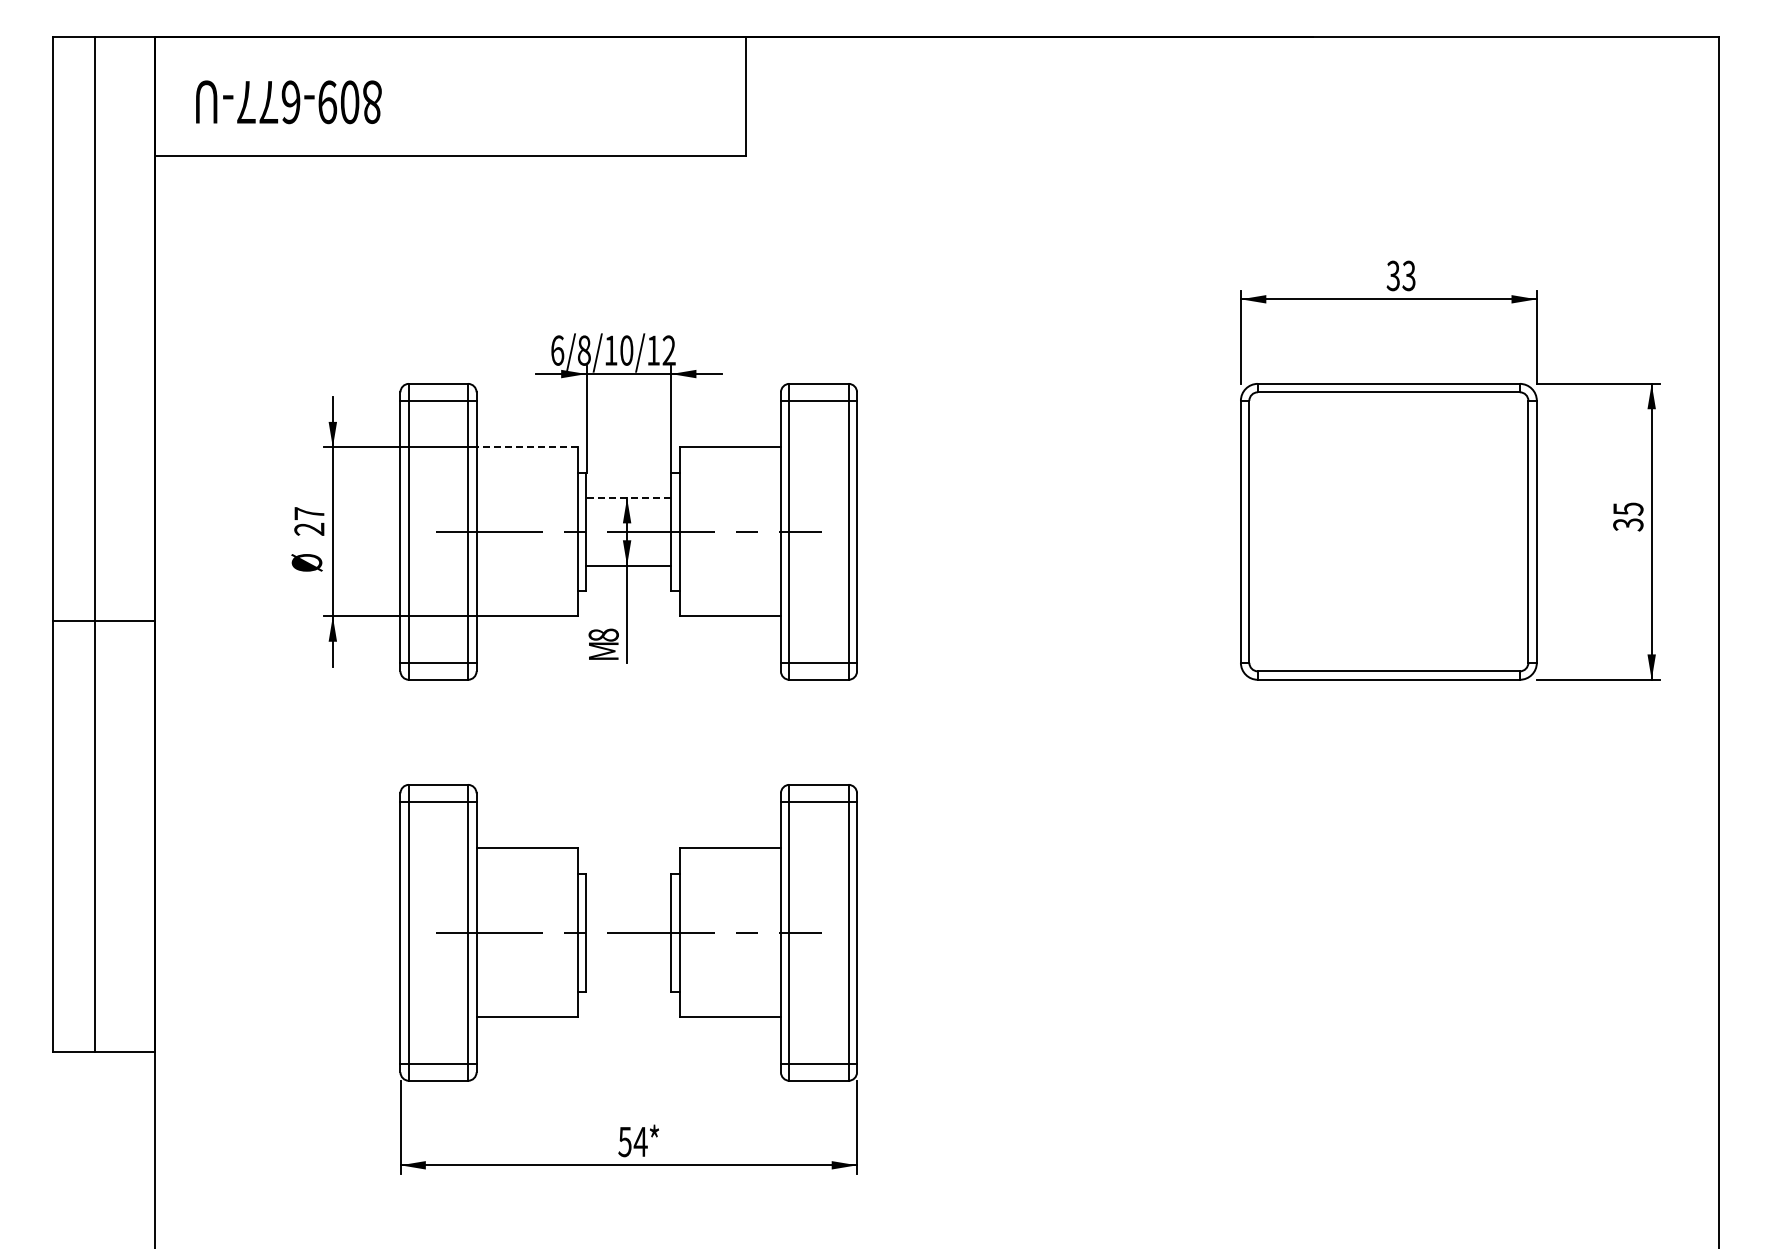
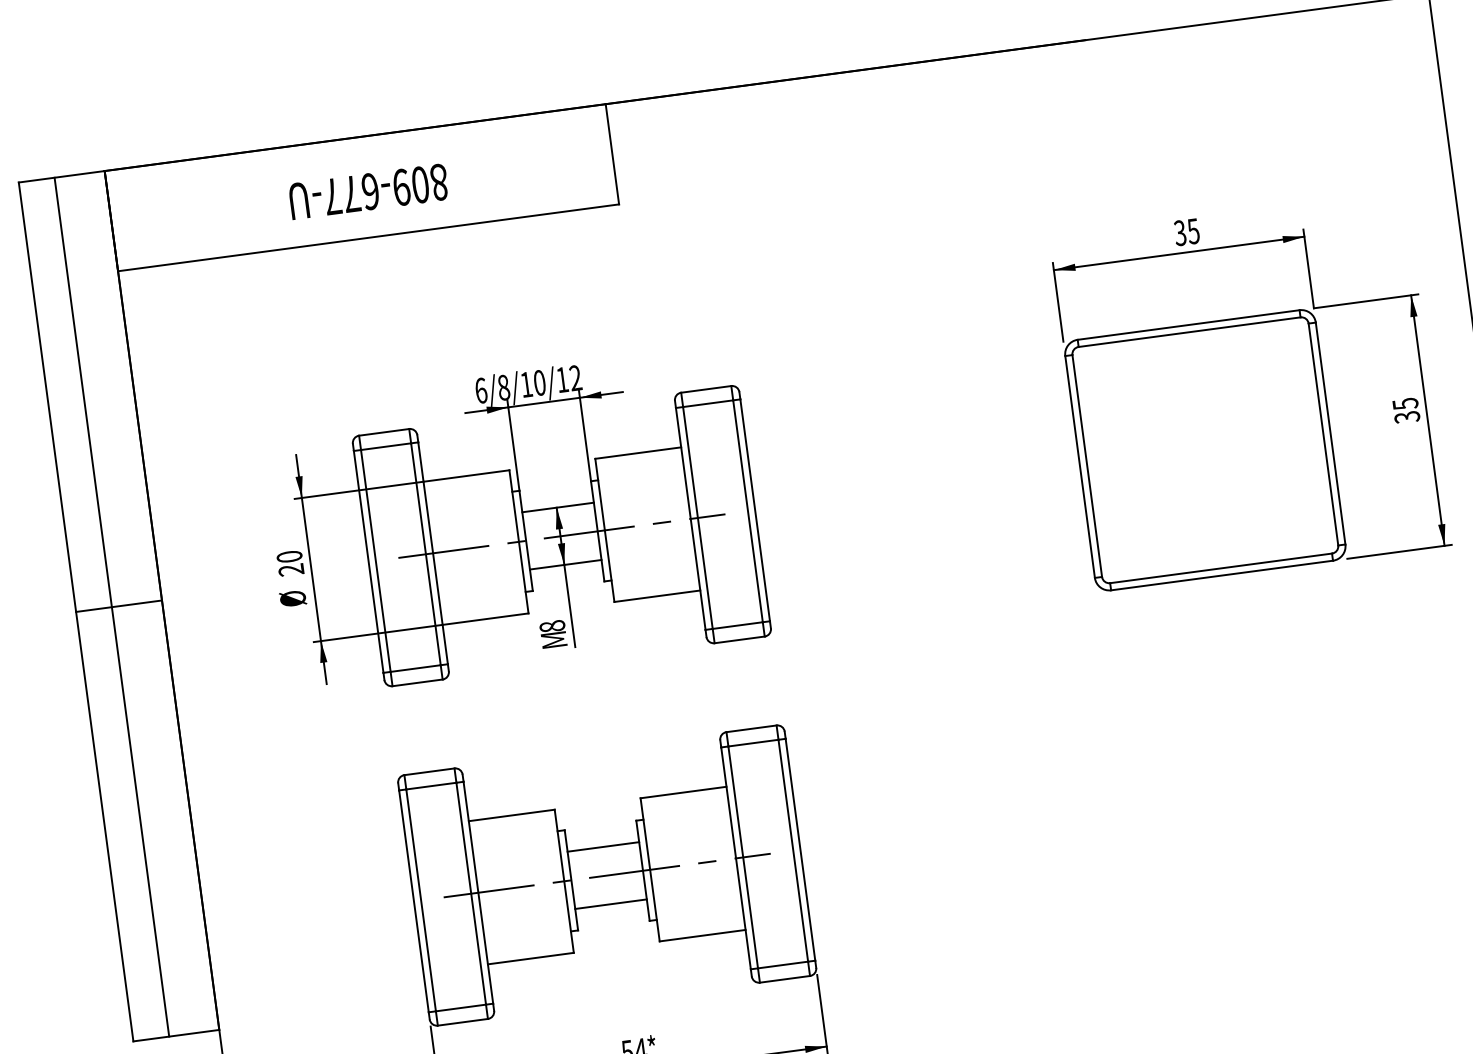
text: (288, 102) -> (368, 192), moved
text: (1409, 275) -> (1193, 230), 33 -> 35
line: (527, 447) -> (466, 476), dashed -> solid
line: (628, 498) -> (557, 507), dashed -> solid
text: (309, 513) -> (289, 556), 27 -> 20
line: (103, 620) -> (118, 606), moved
line: (628, 899) -> (603, 847), added
line: (628, 966) -> (610, 904), added

